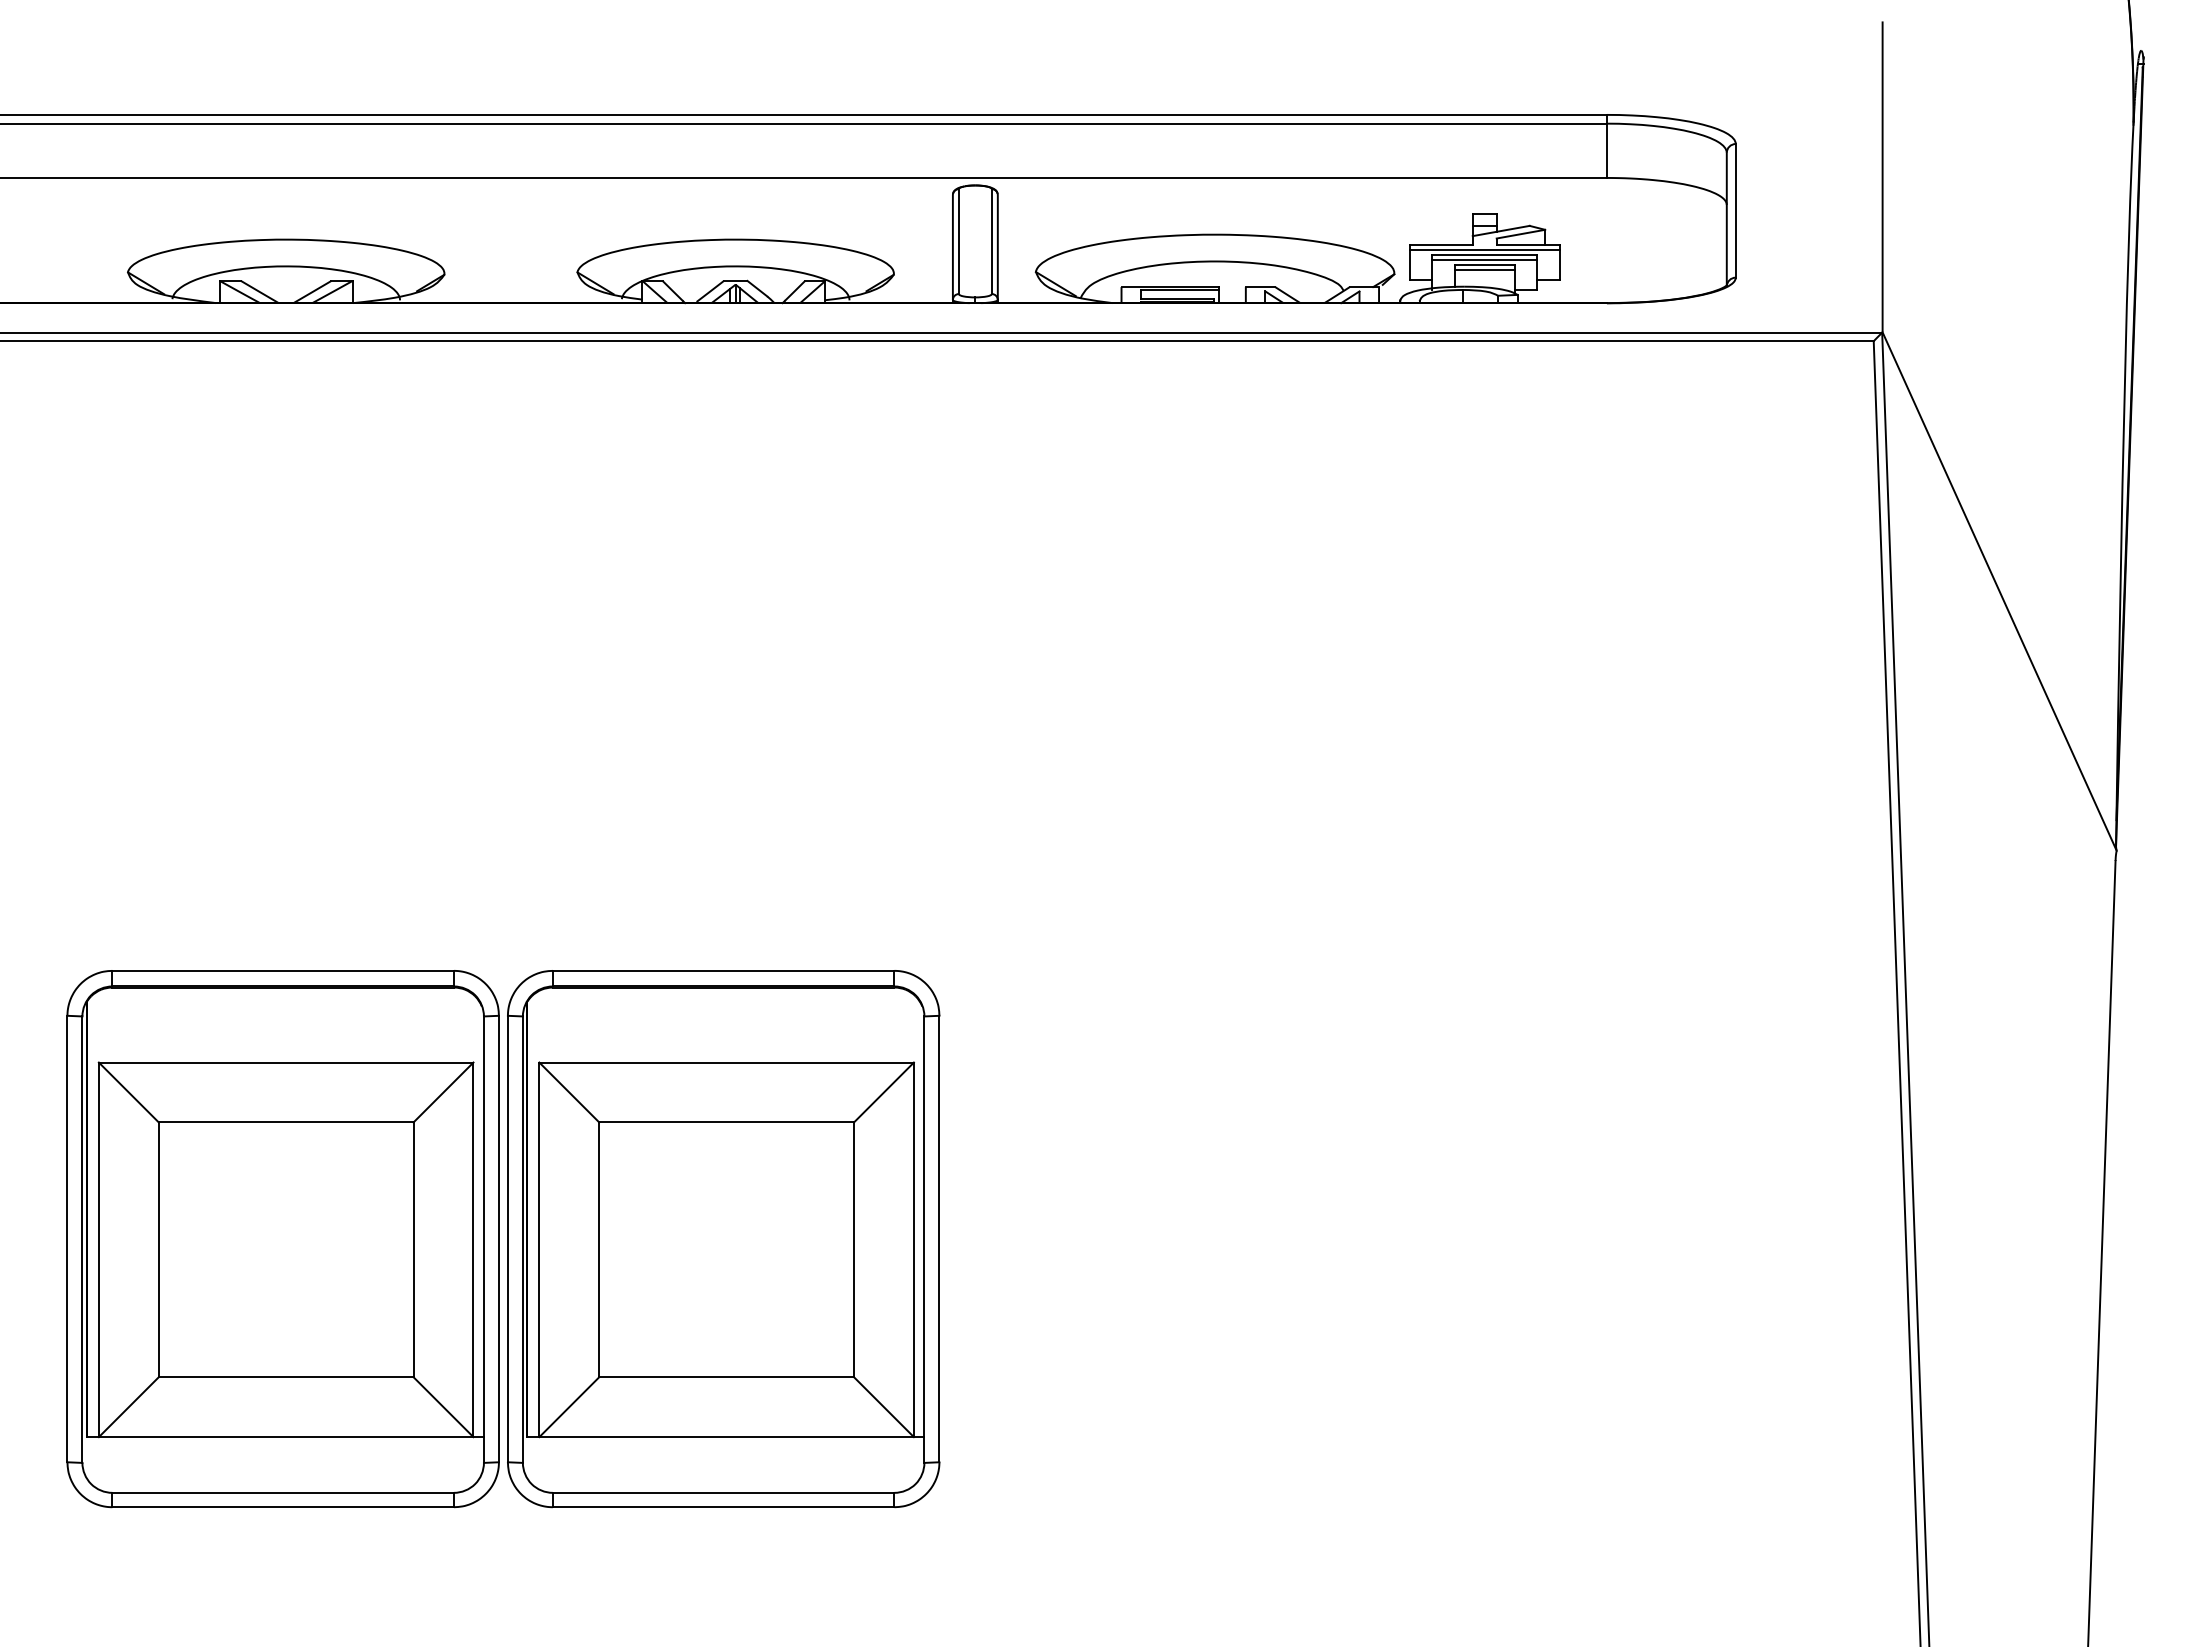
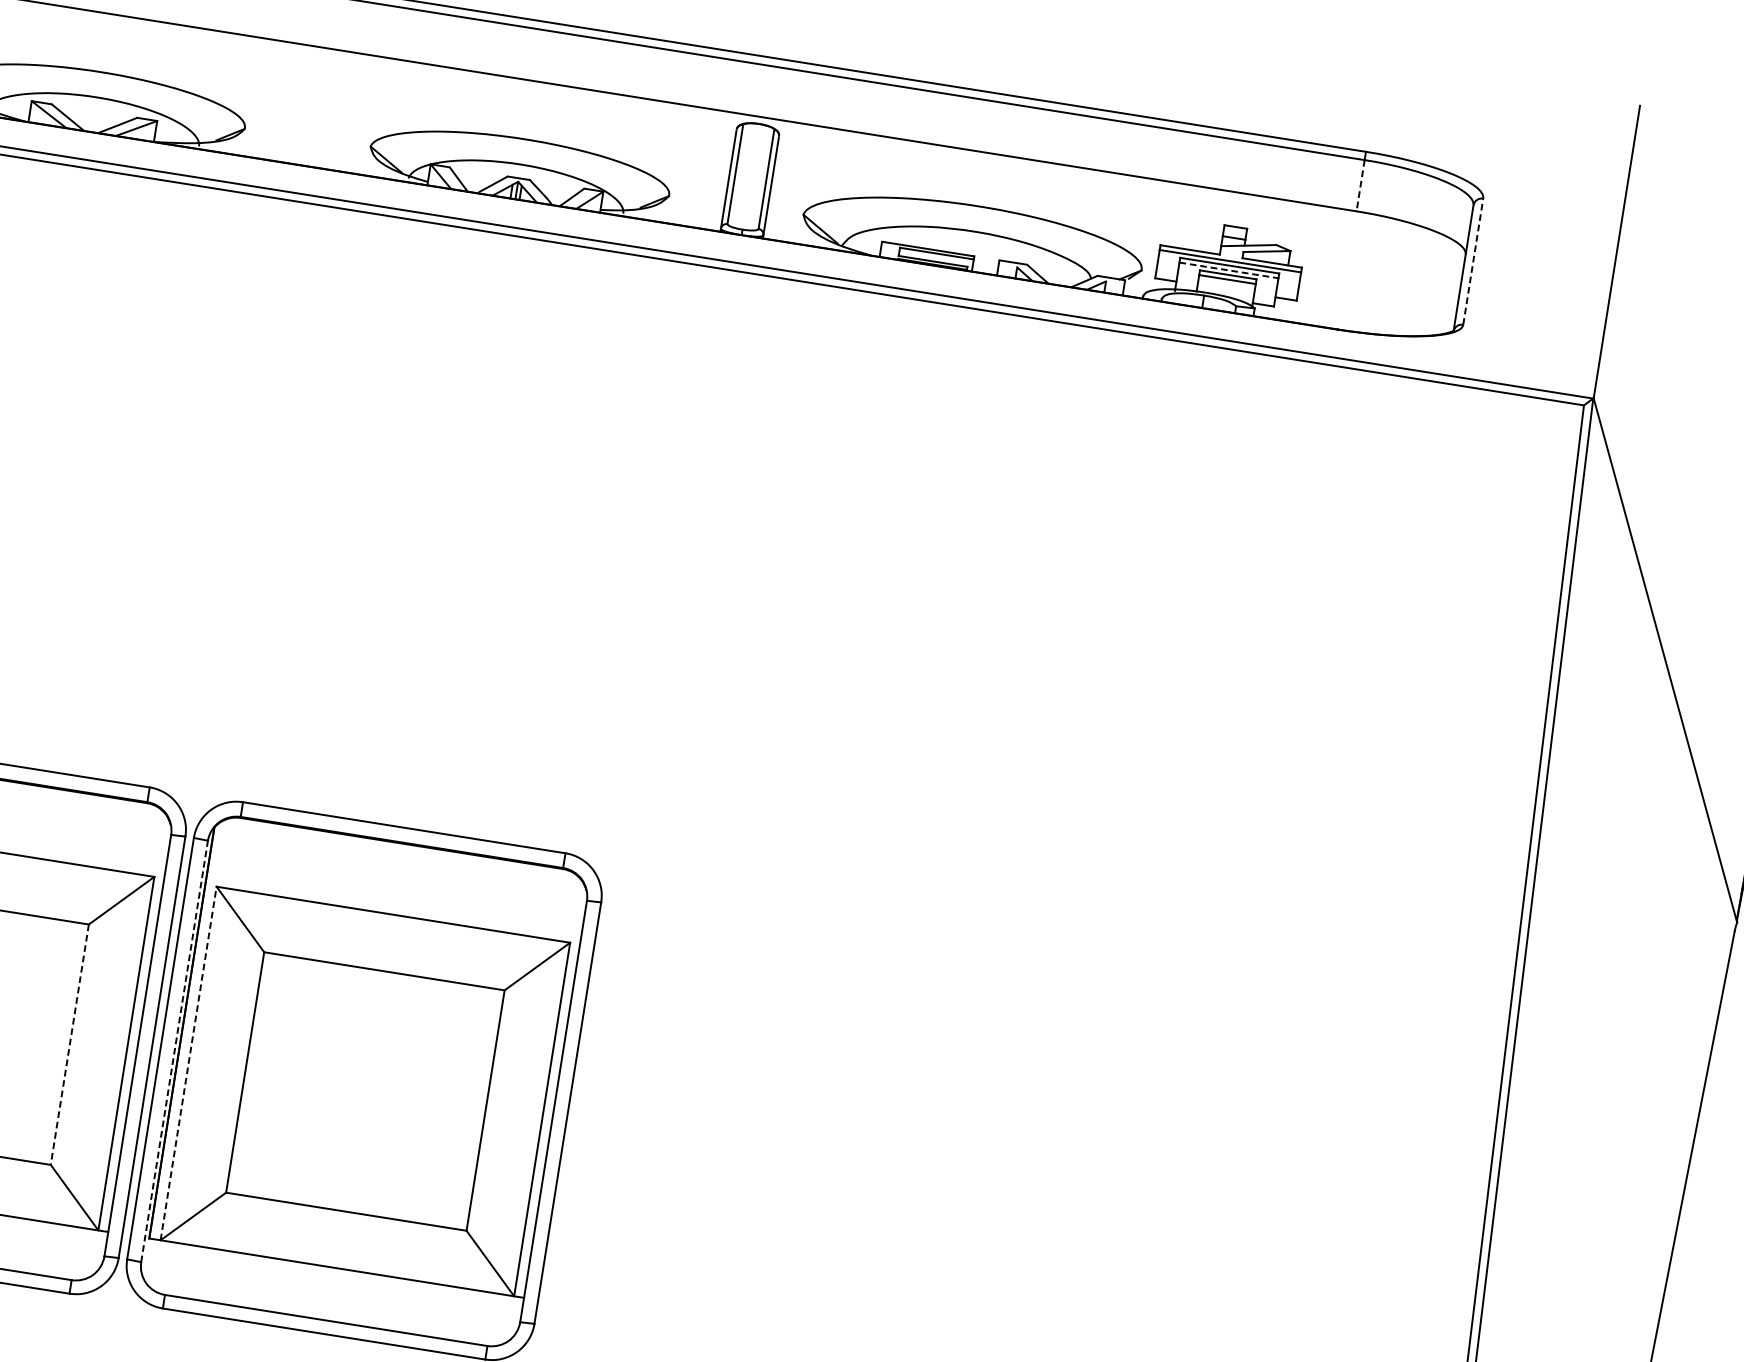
line: (1606, 151) -> (1360, 186), solid -> dashed
line: (1735, 210) -> (1473, 261), solid -> dashed
line: (1485, 259) -> (1229, 270), solid -> dashed
line: (522, 1239) -> (174, 1051), solid -> dashed
line: (539, 1249) -> (188, 1063), solid -> dashed
line: (413, 1250) -> (69, 1045), solid -> dashed

